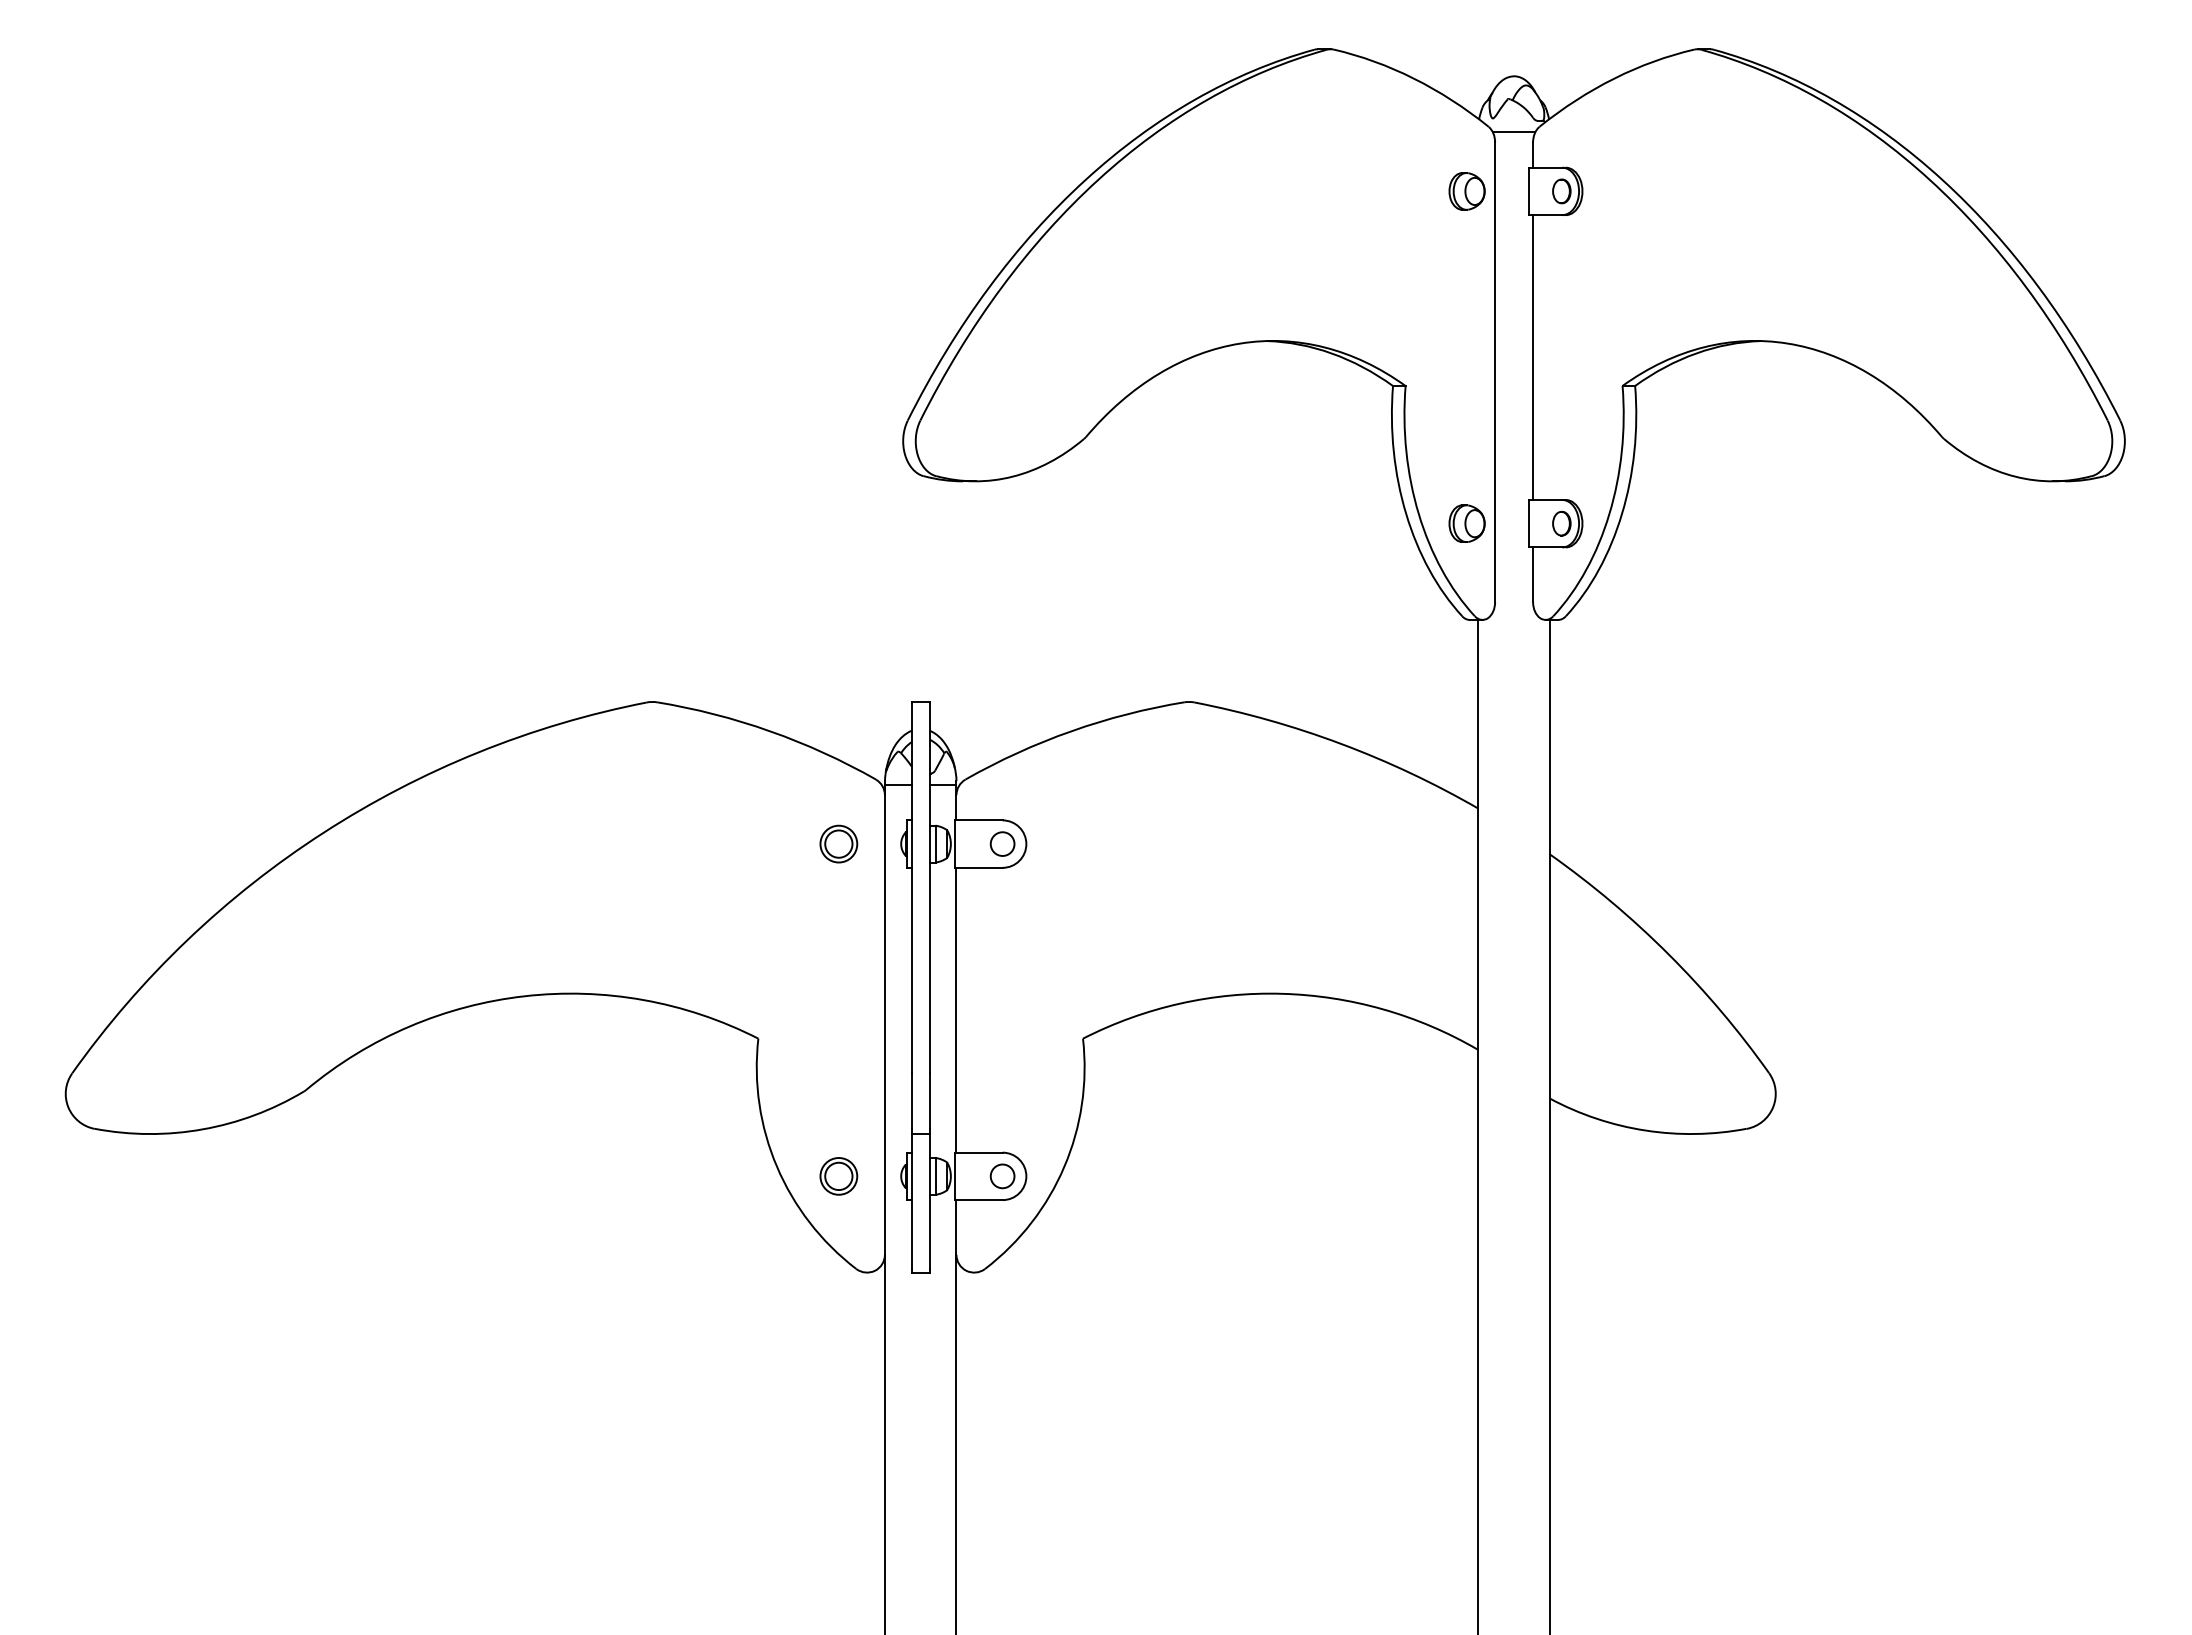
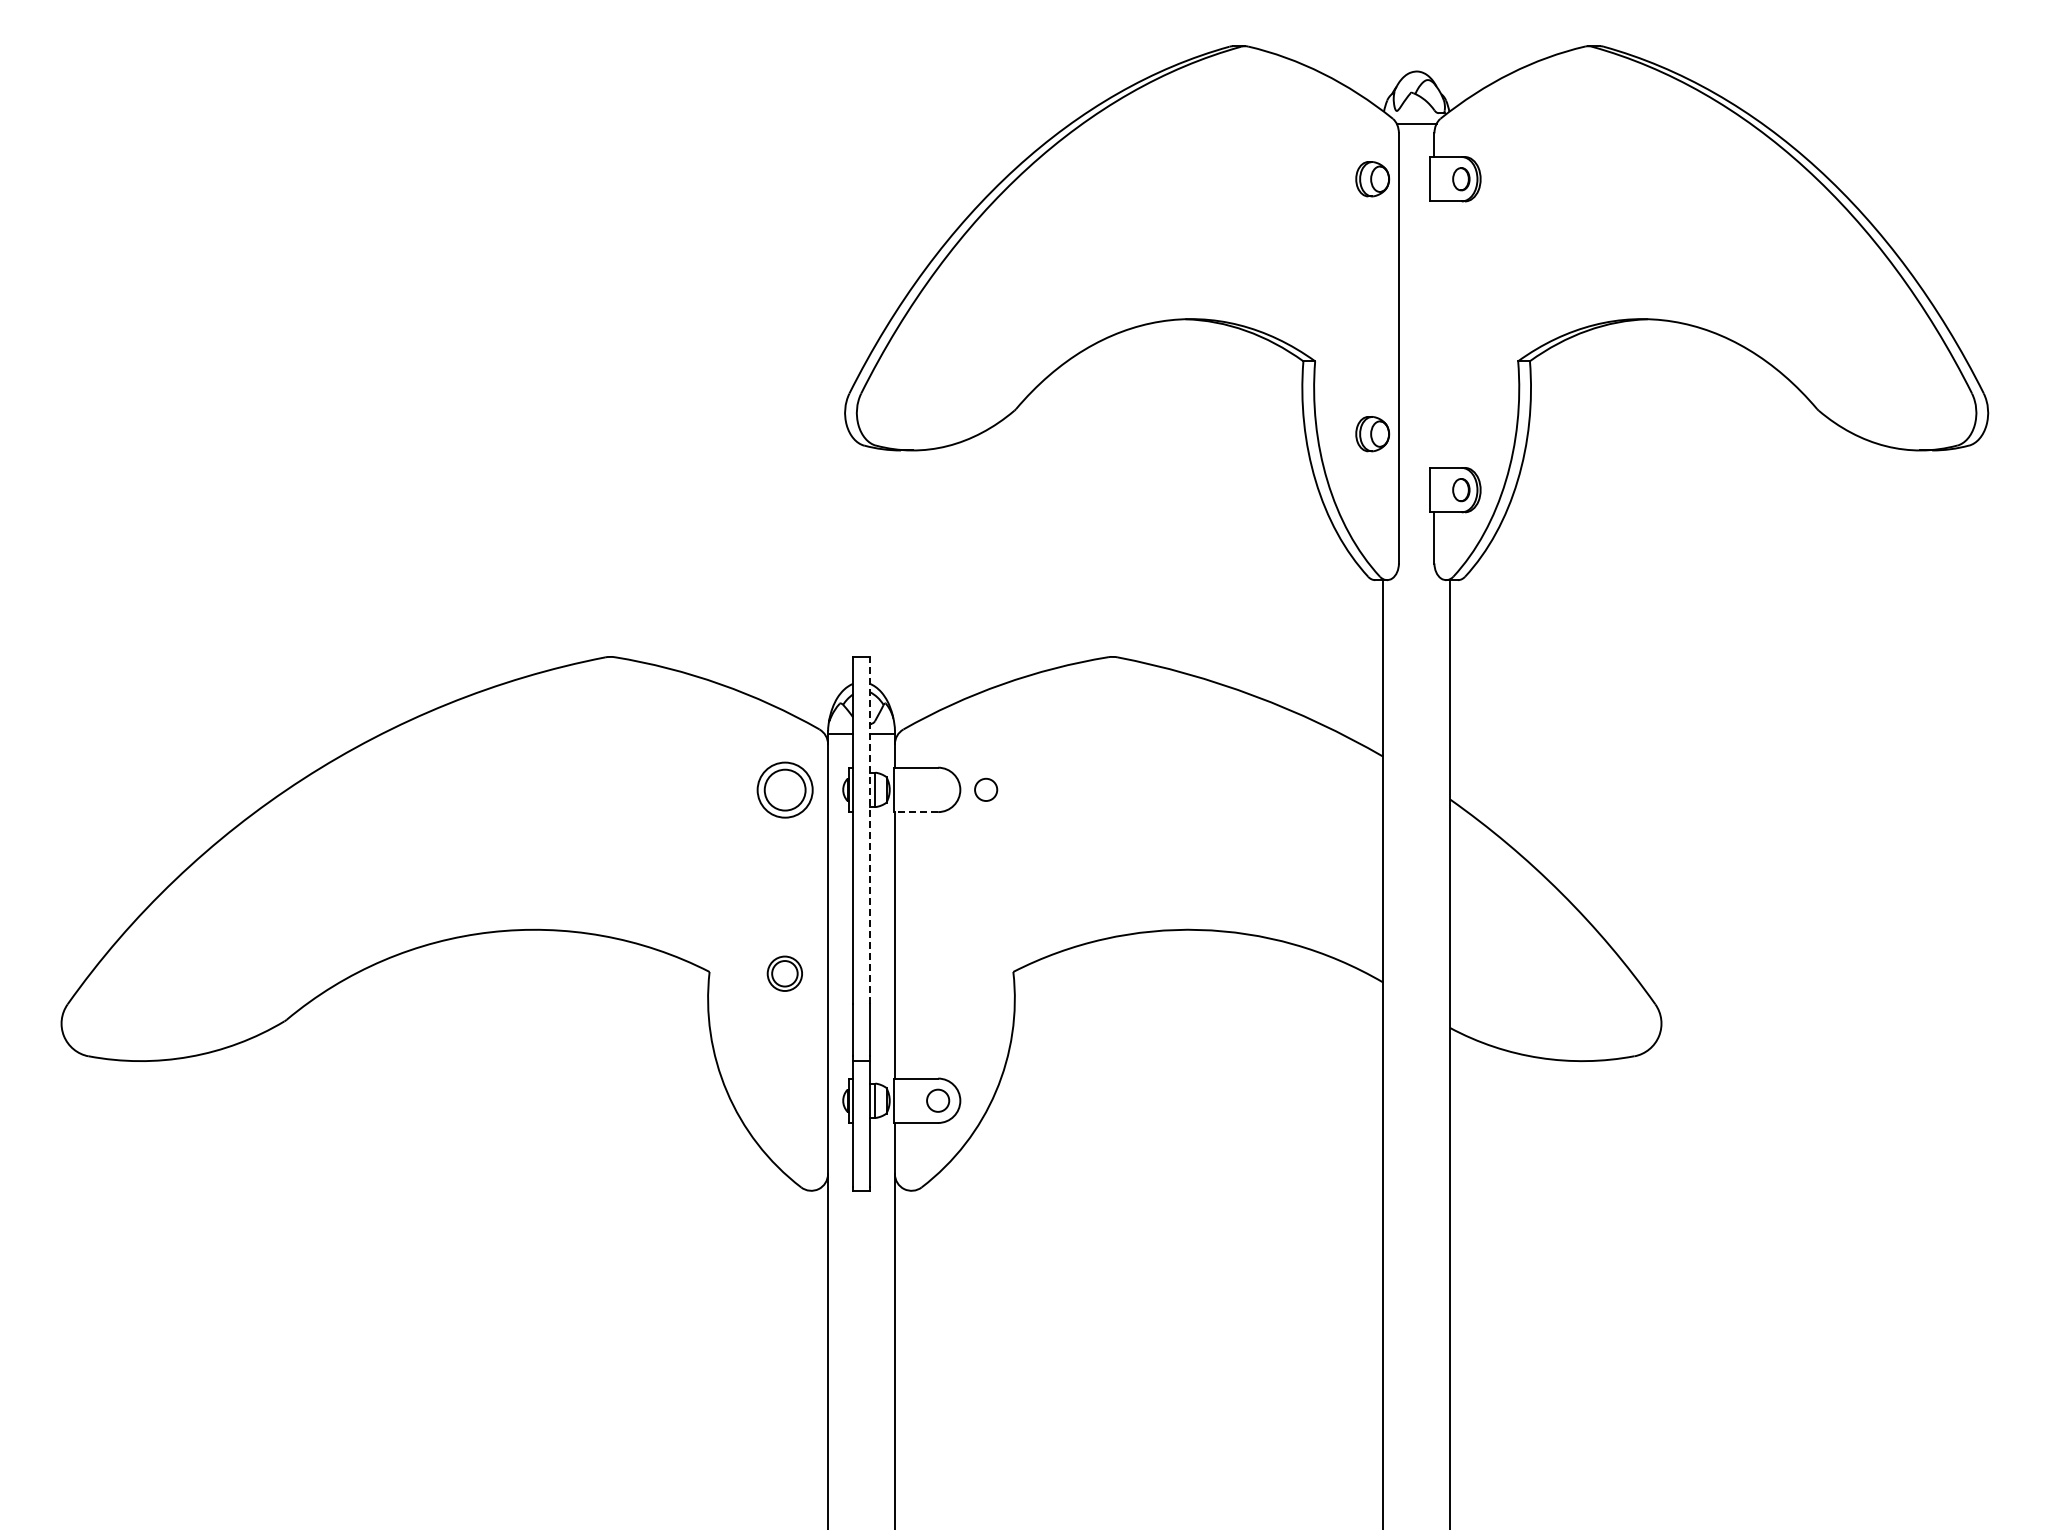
line: (1533, 357) -> (1434, 334), removed
part: (1466, 524) -> (1372, 434), moved
part: (838, 843) -> (784, 789), size x1.6
circle: (1003, 843) -> (986, 789), moved
line: (978, 868) -> (915, 812), solid -> dashed
line: (929, 887) -> (869, 830), solid -> dashed
part: (838, 1176) -> (784, 973), moved

